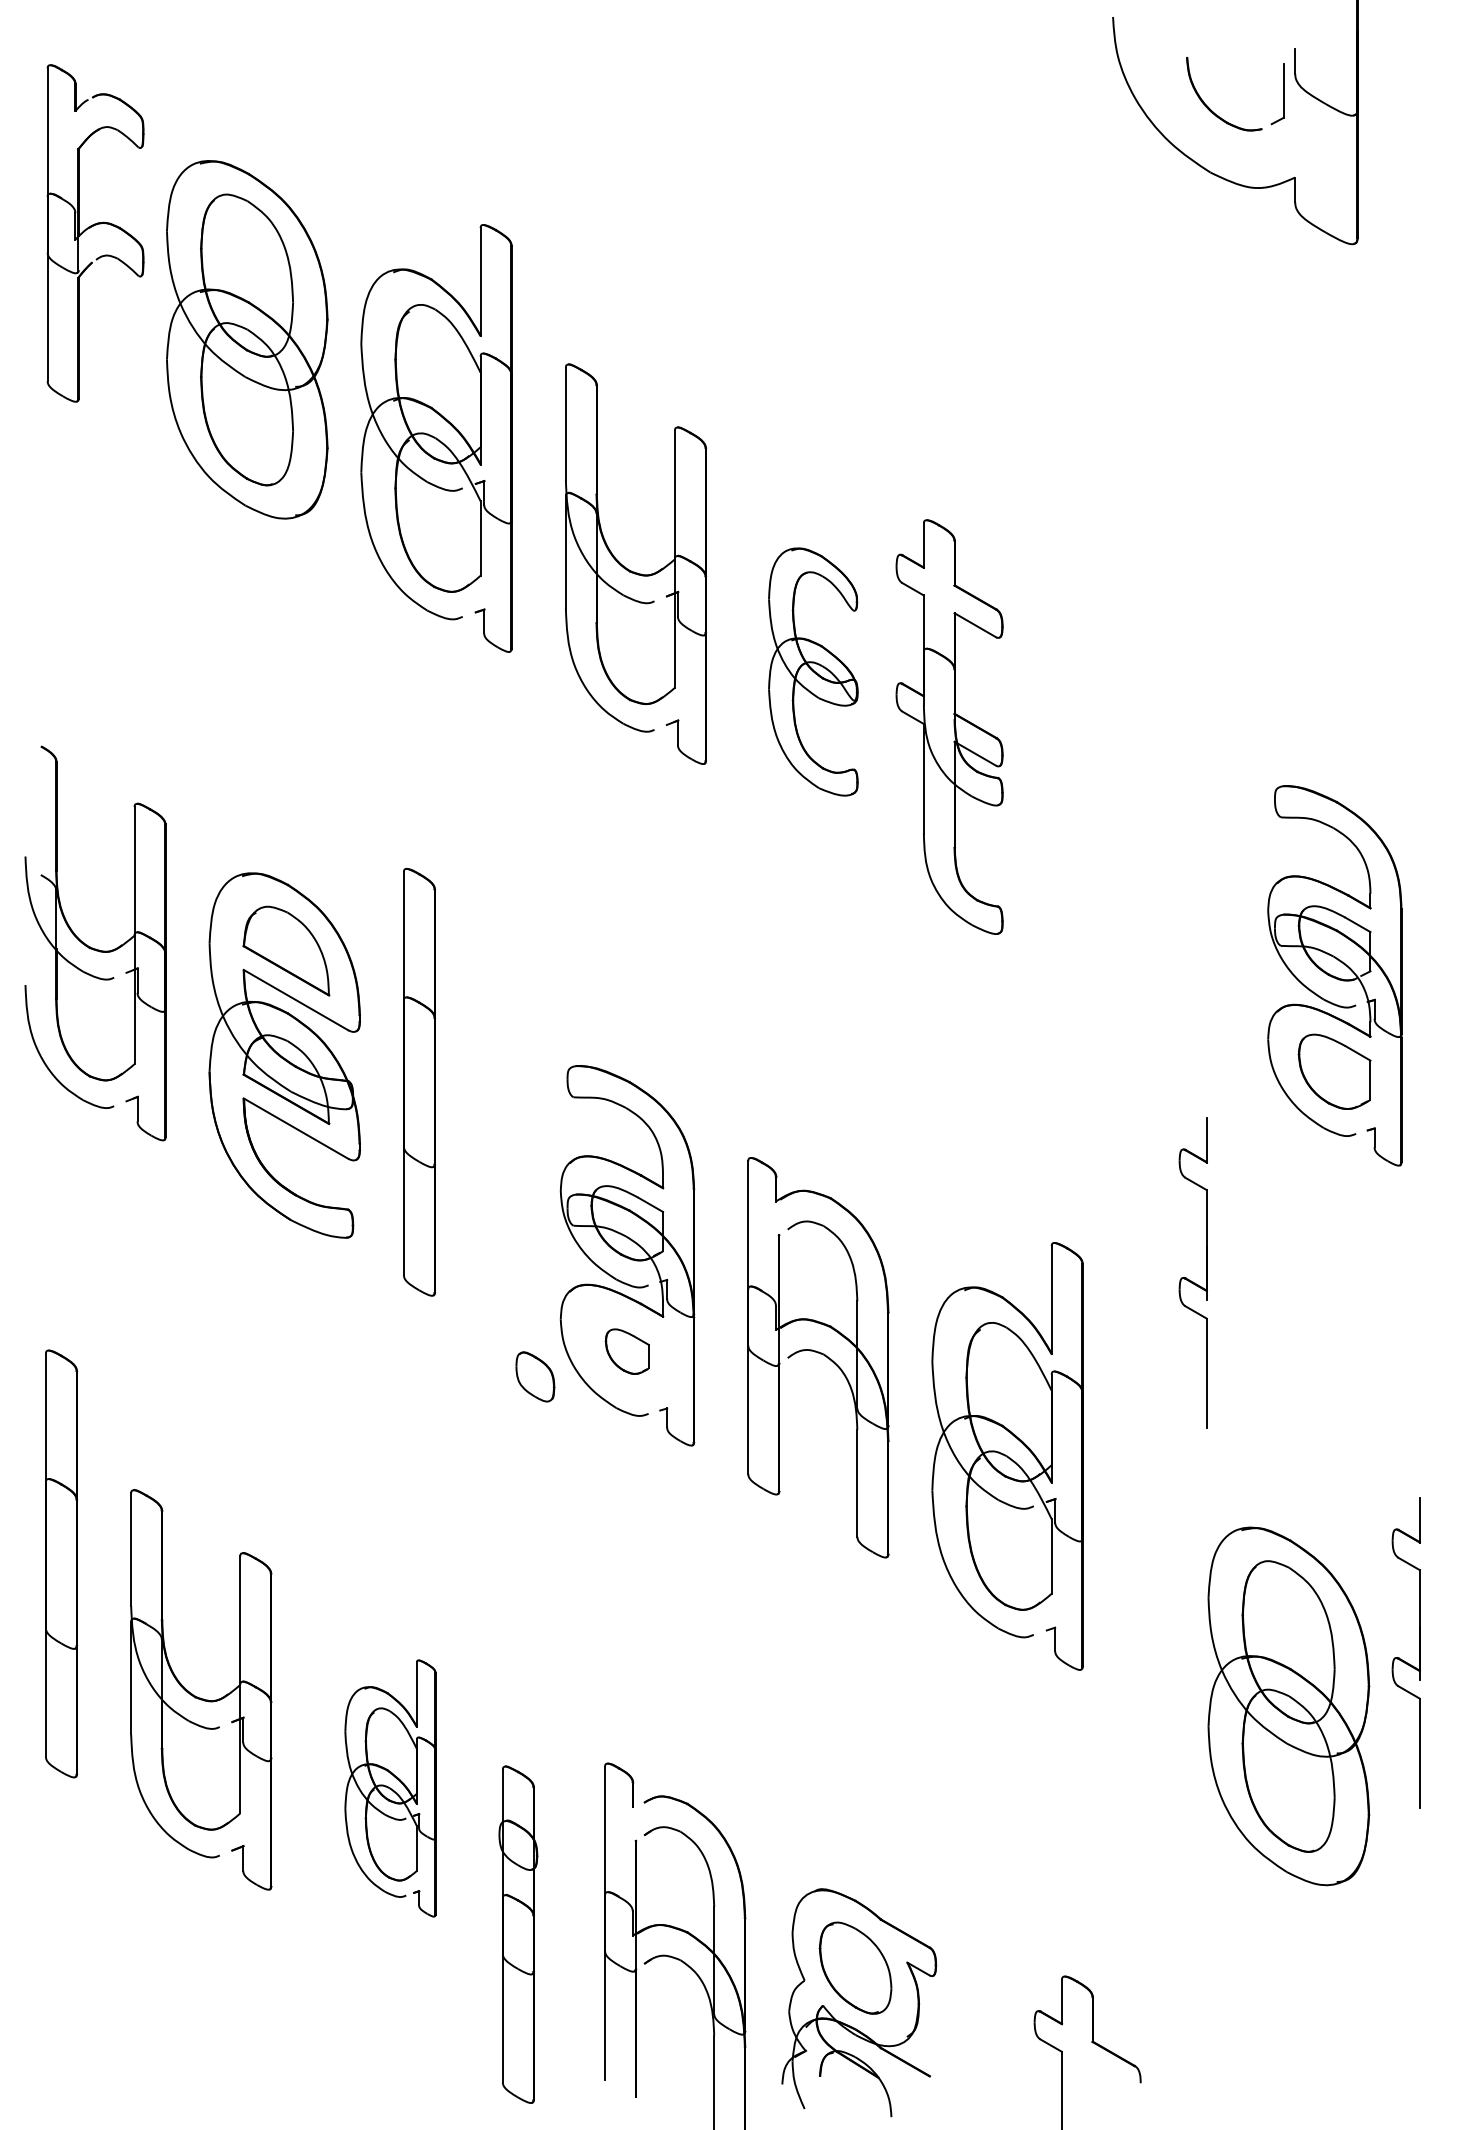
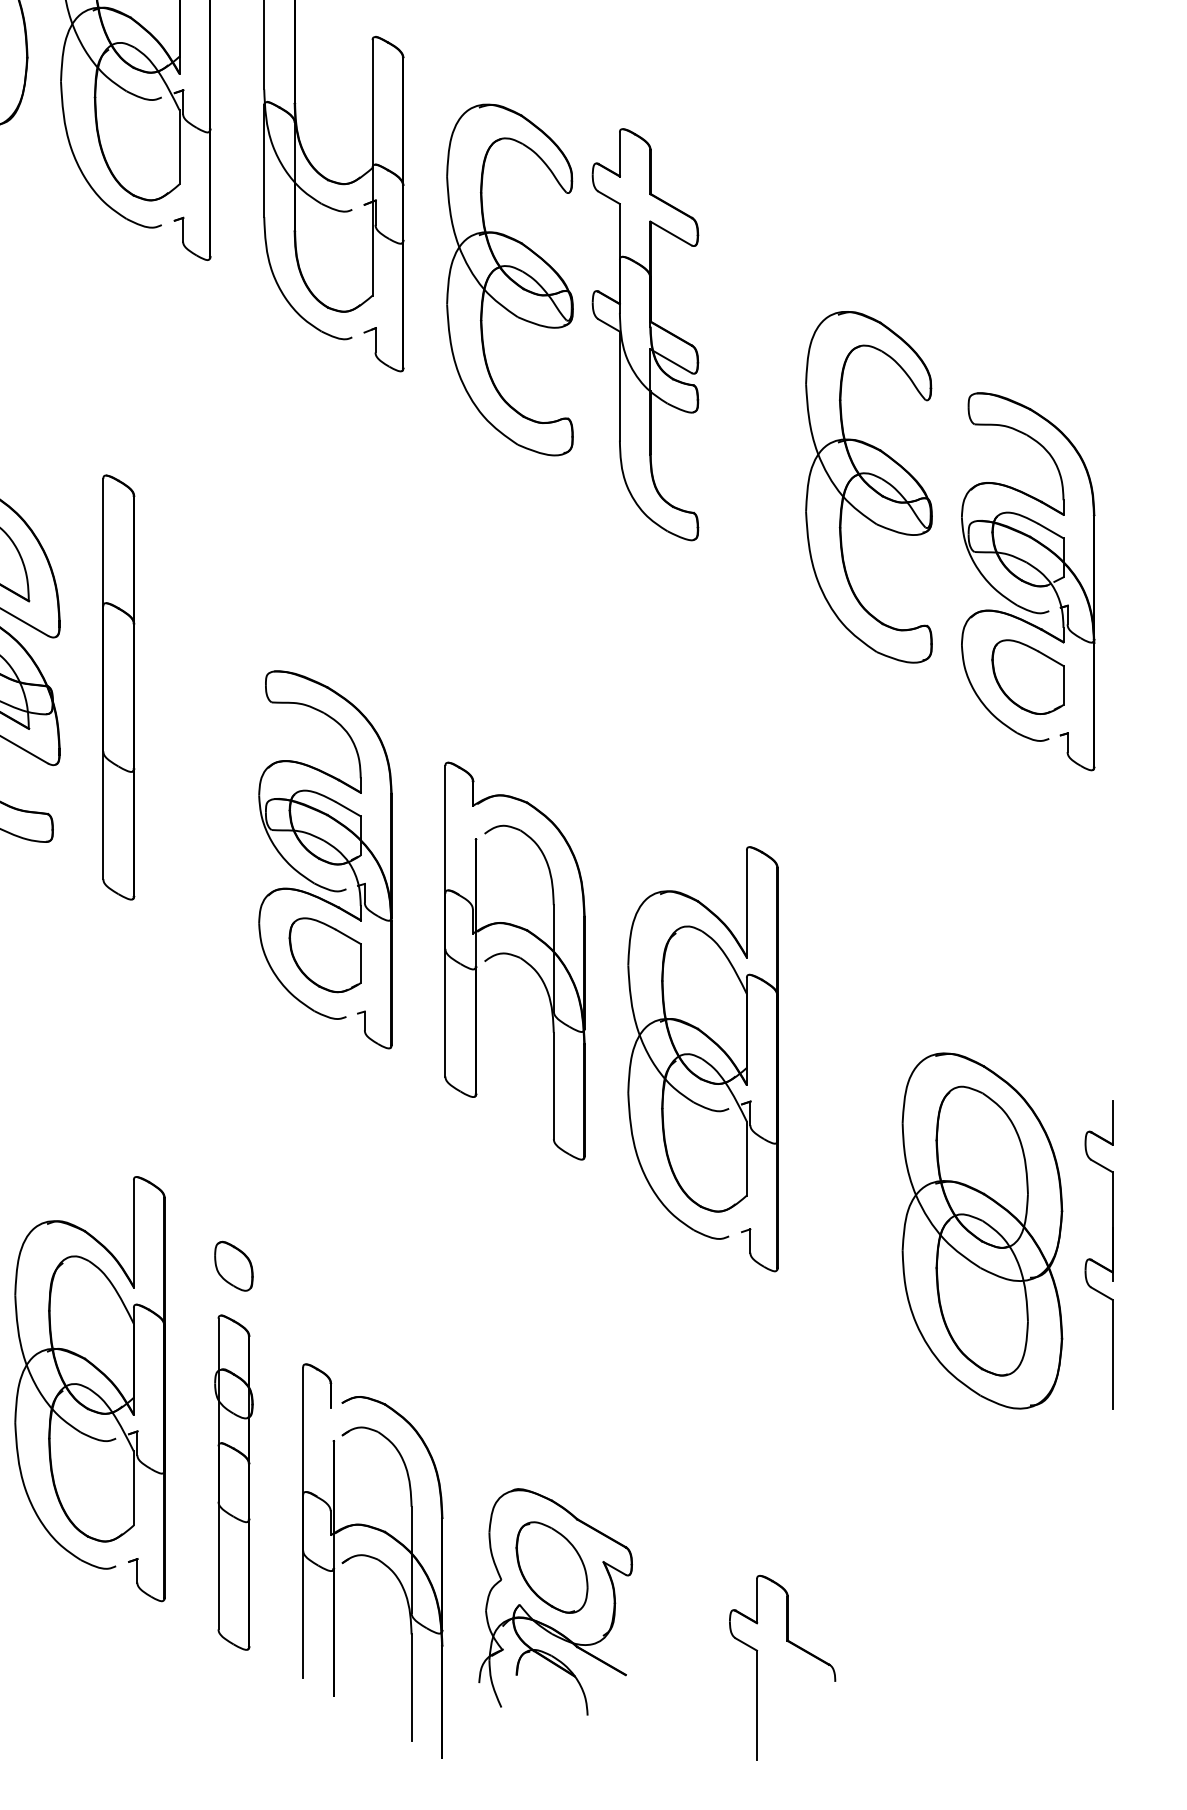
part: (813, 671) -> (510, 279), size x1.43
part: (1174, 880) -> (868, 487), added
part: (1189, 1279) -> (883, 883), removed
part: (627, 1351) -> (325, 954), size x1.67
part: (535, 1376) -> (234, 1265), moved
part: (1288, 1706) -> (982, 1231), moved
part: (390, 1788) -> (90, 1389), size x1.67
part: (518, 1934) -> (234, 1482), moved

